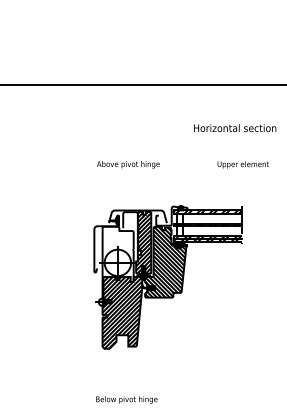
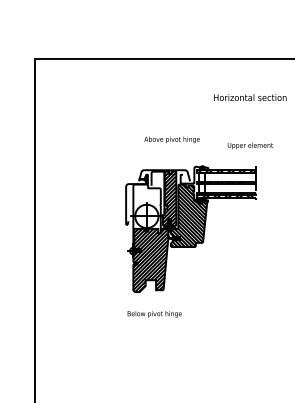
text: (127, 164) -> (171, 139), moved
text: (242, 164) -> (249, 145), moved
text: (126, 400) -> (154, 314), moved

